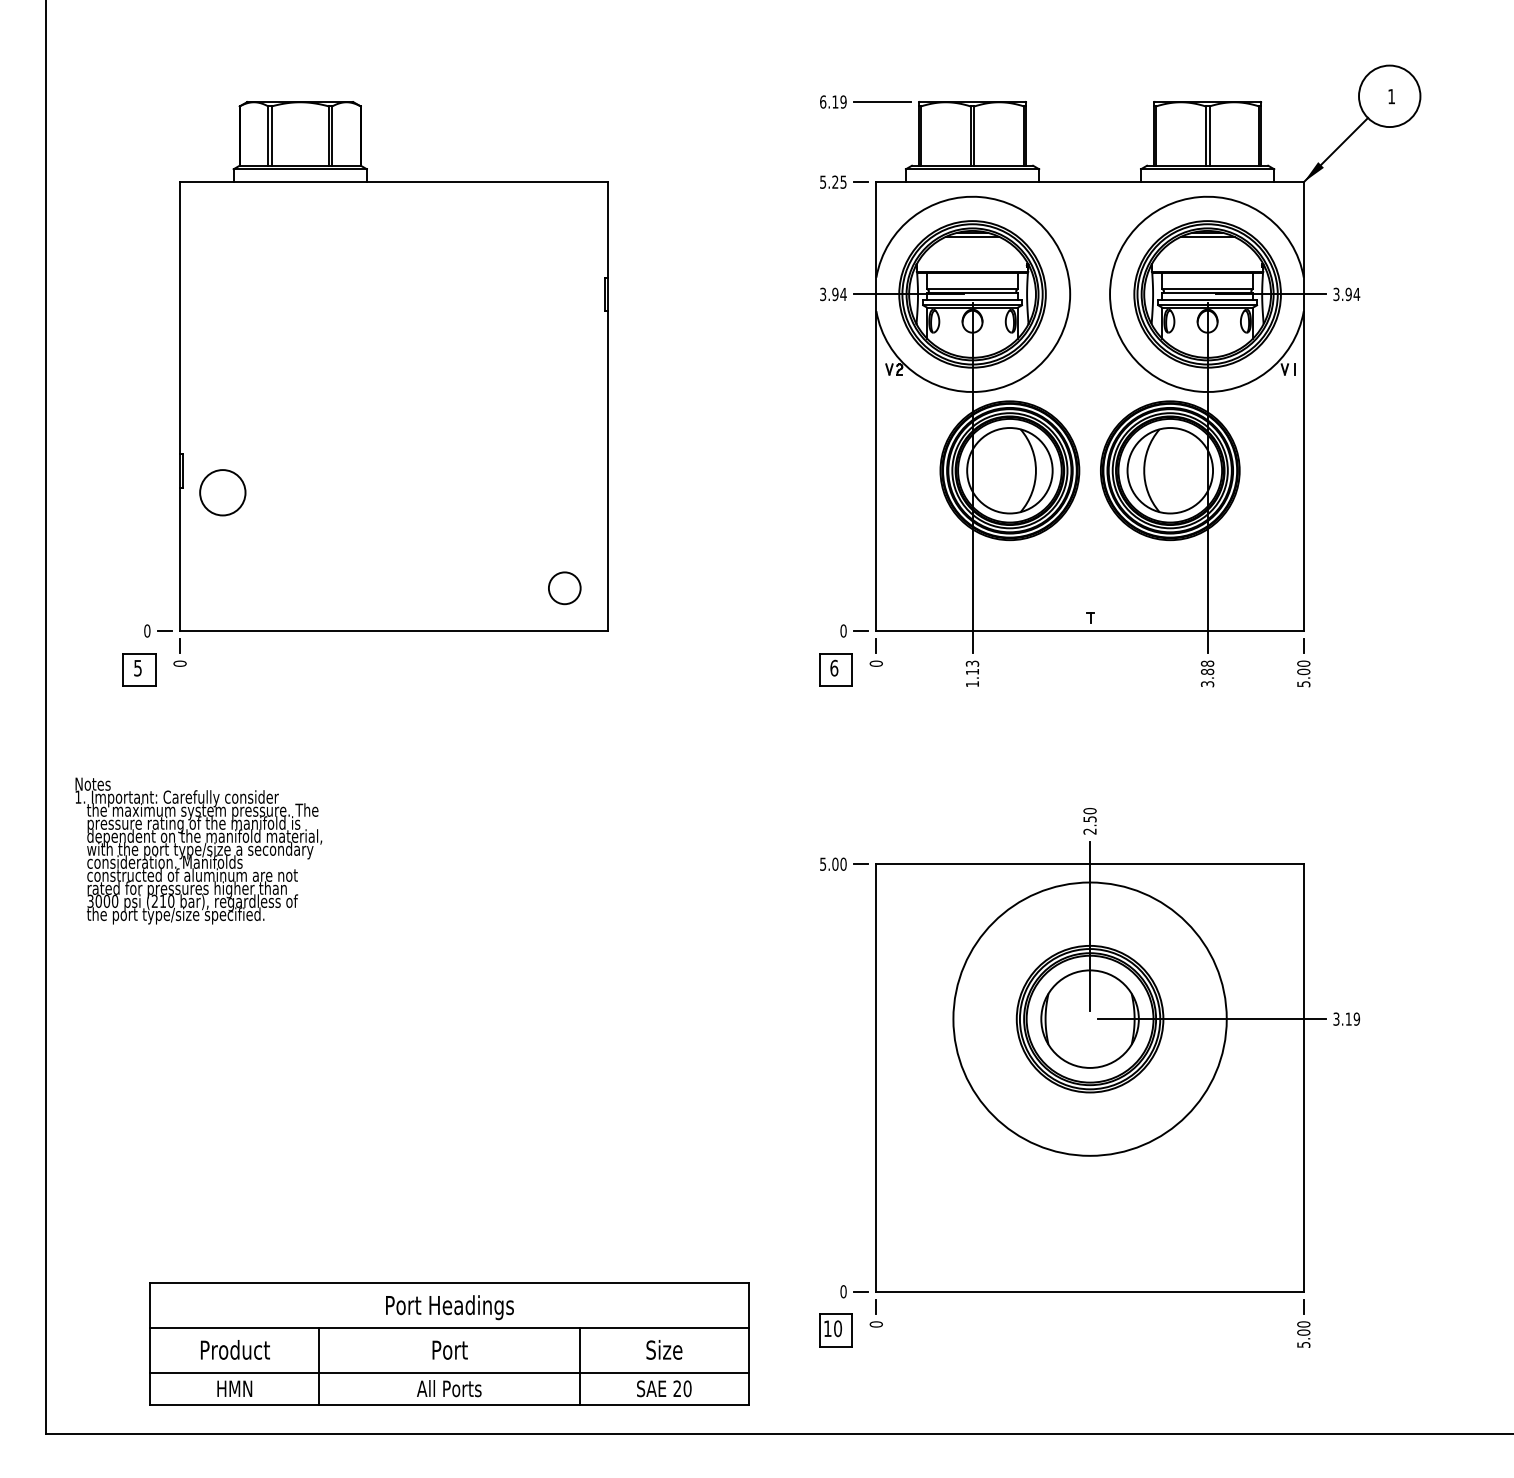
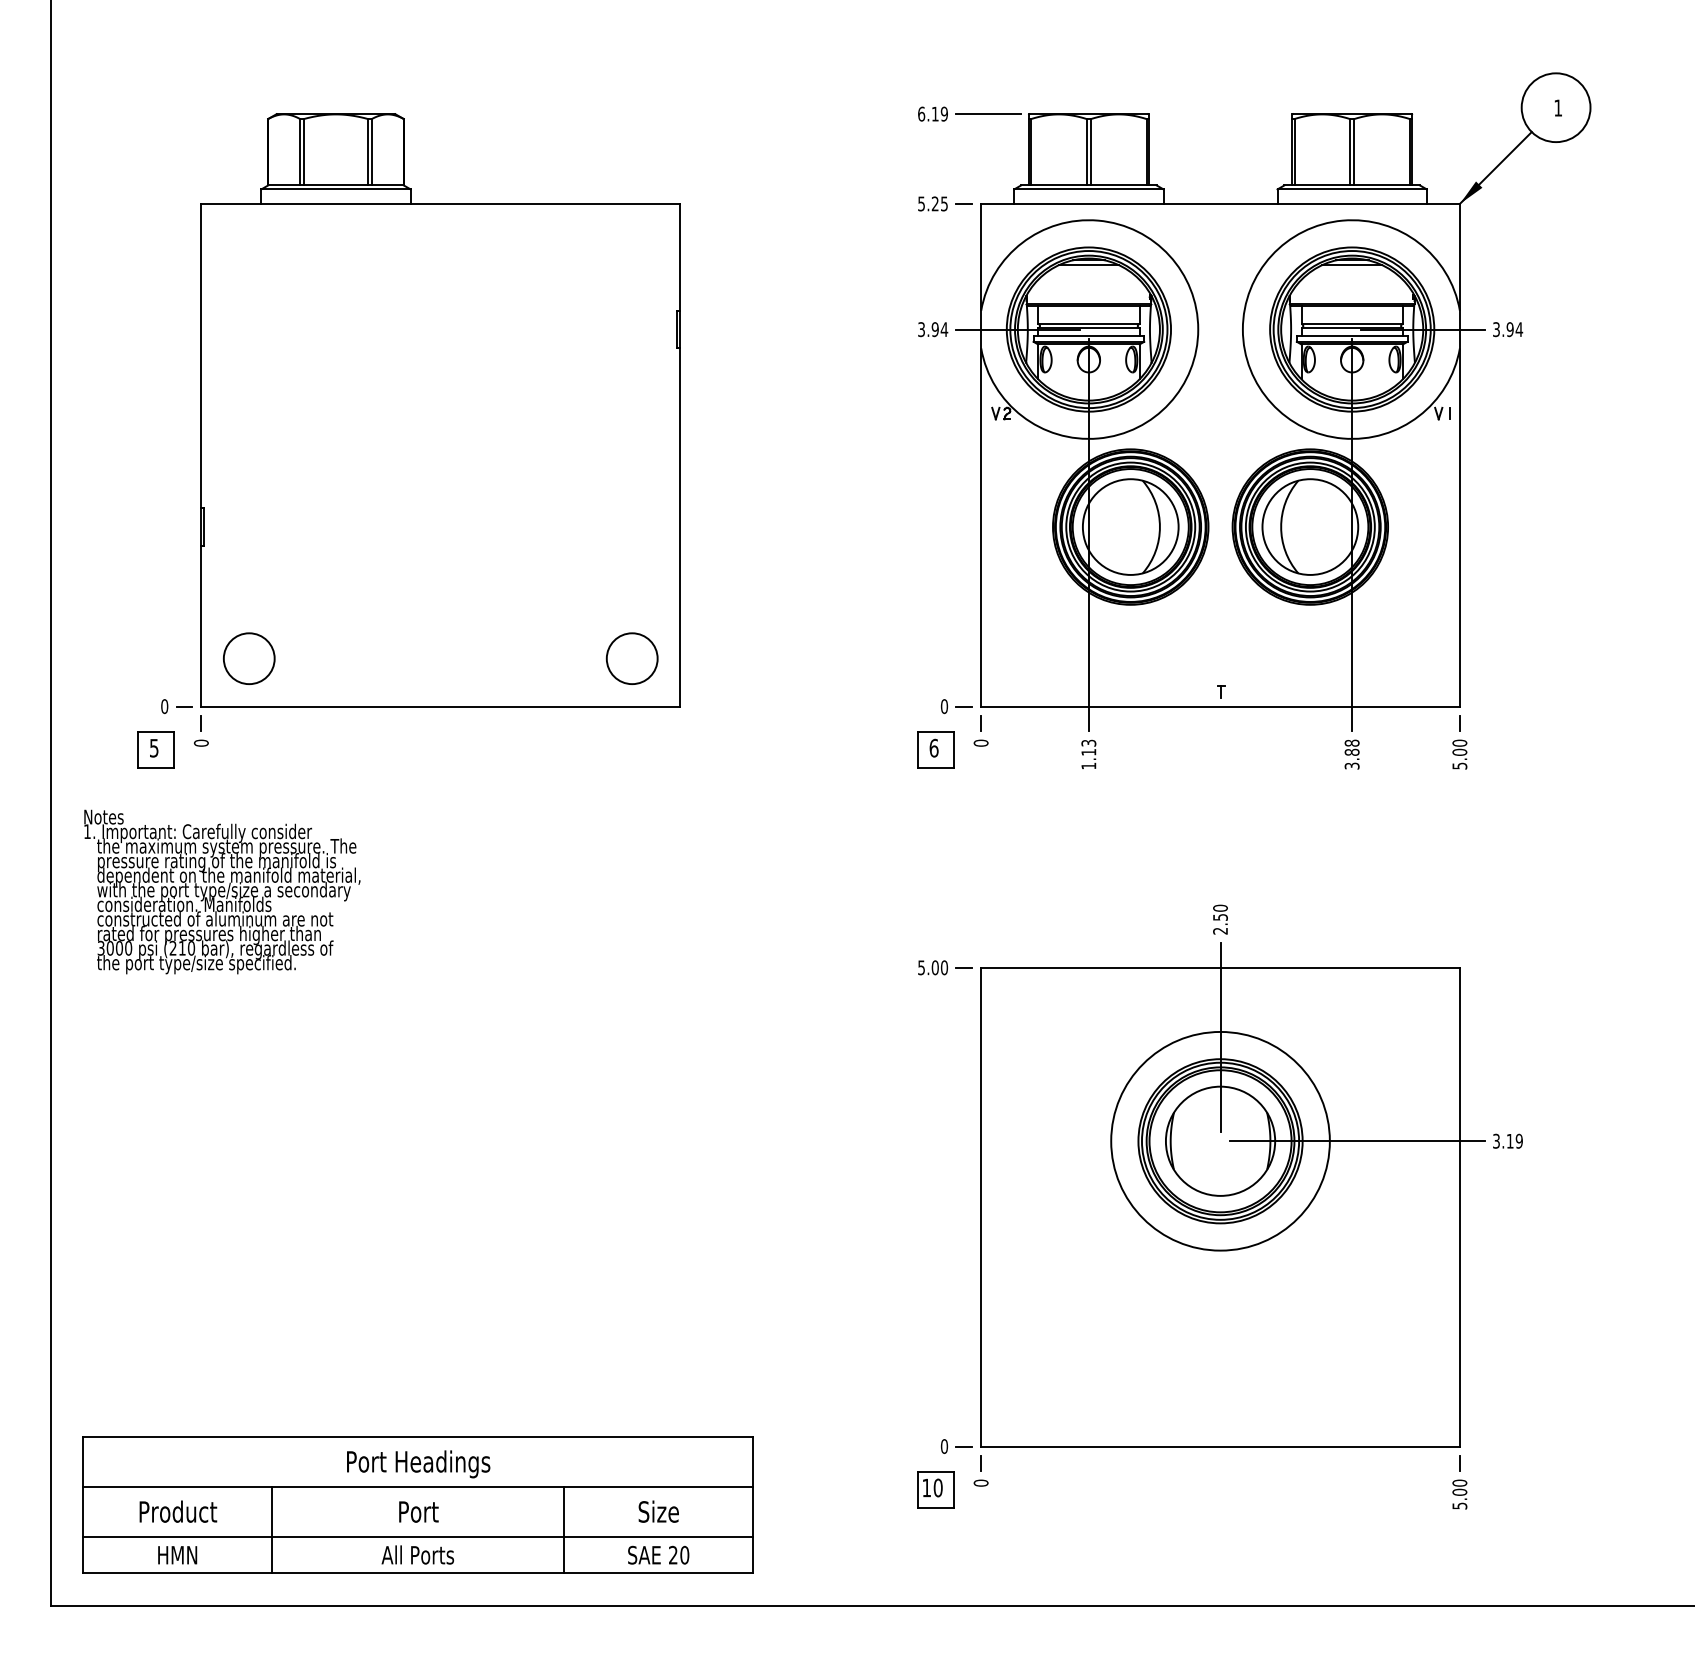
circle: (223, 492) -> (249, 658), moved
circle: (564, 588) -> (631, 658), size x1.43
text: (198, 850) -> (222, 891), moved
circle: (1090, 1018) -> (1220, 1140), size x0.71
part: (448, 1343) -> (417, 1504), moved

